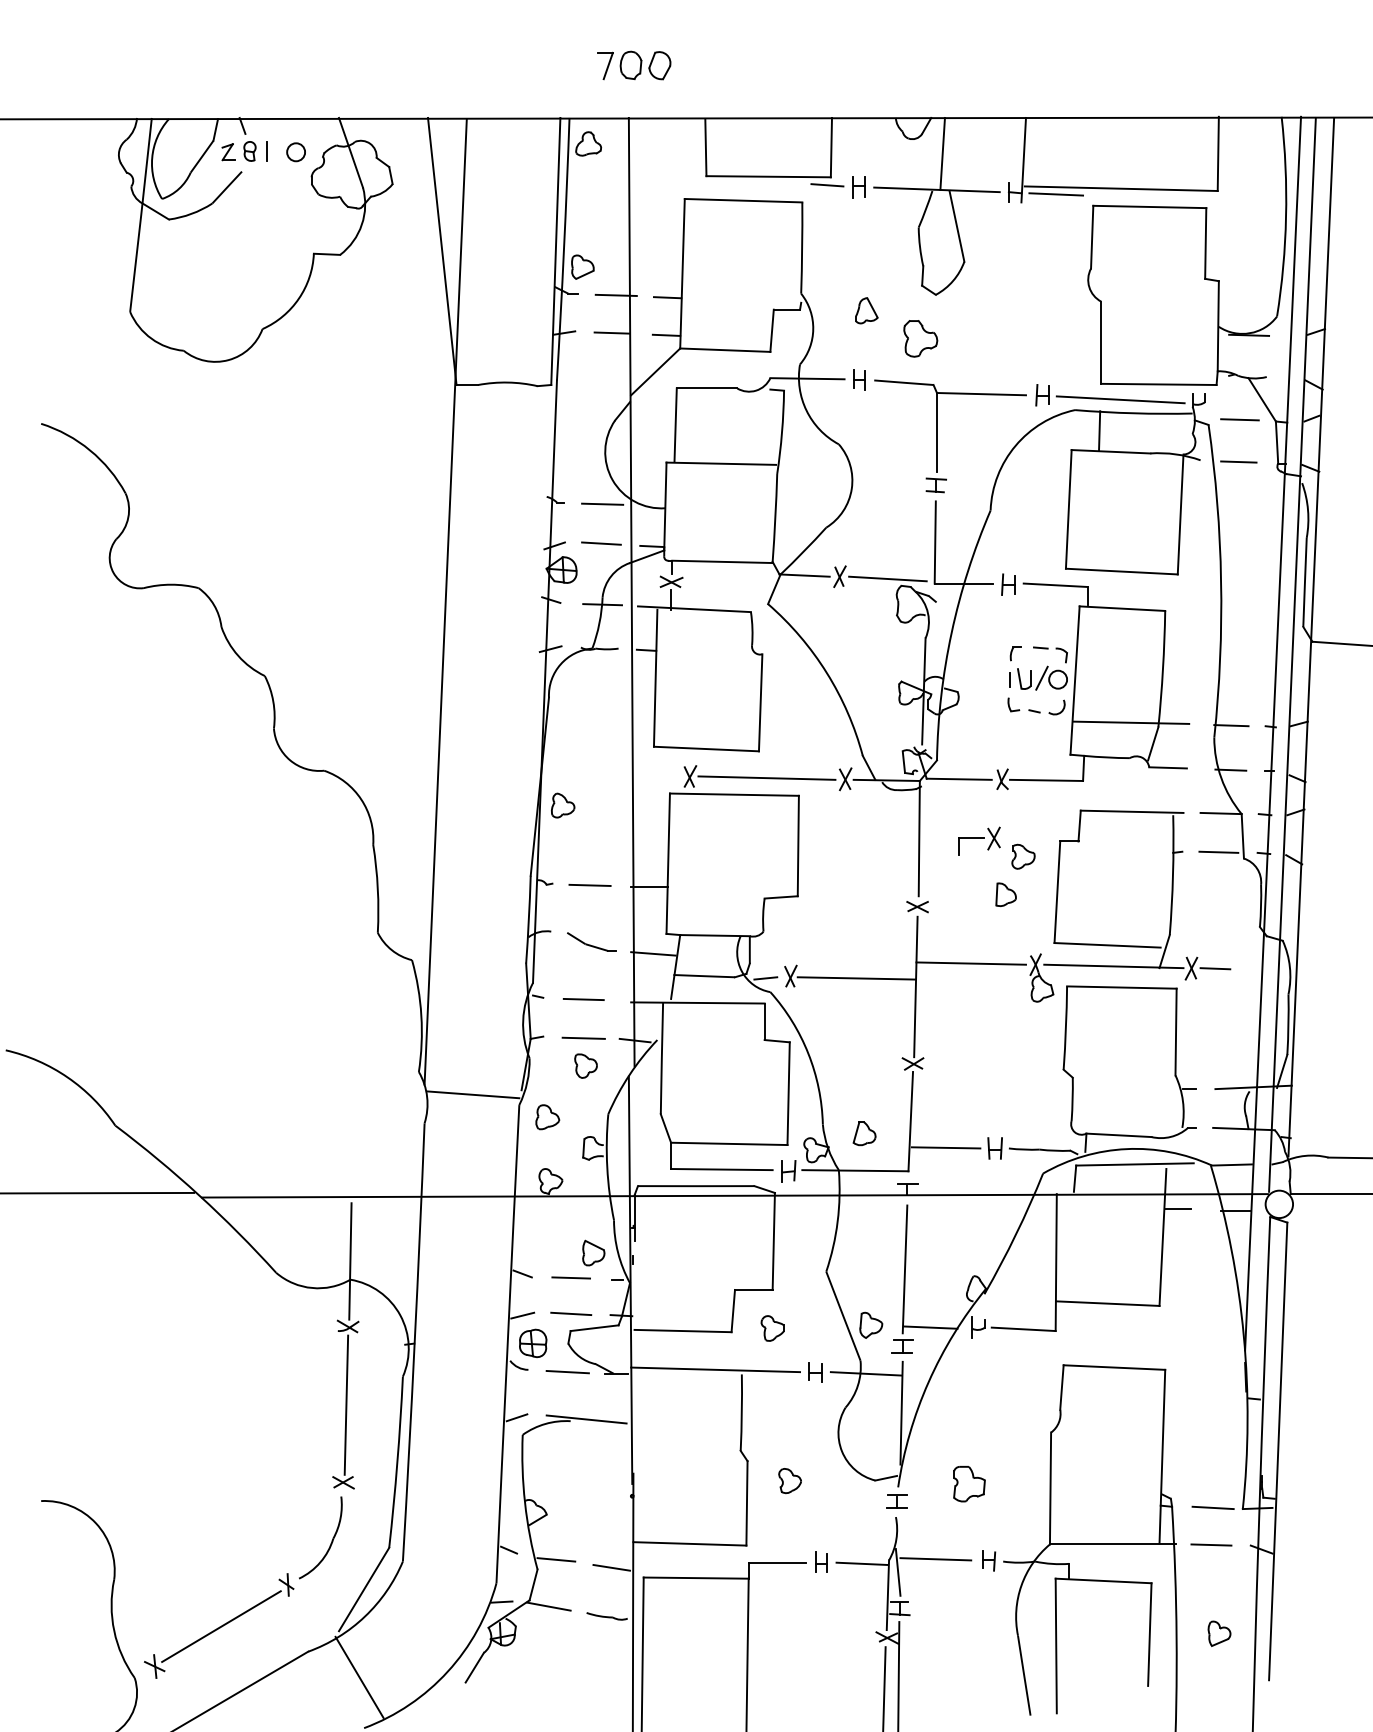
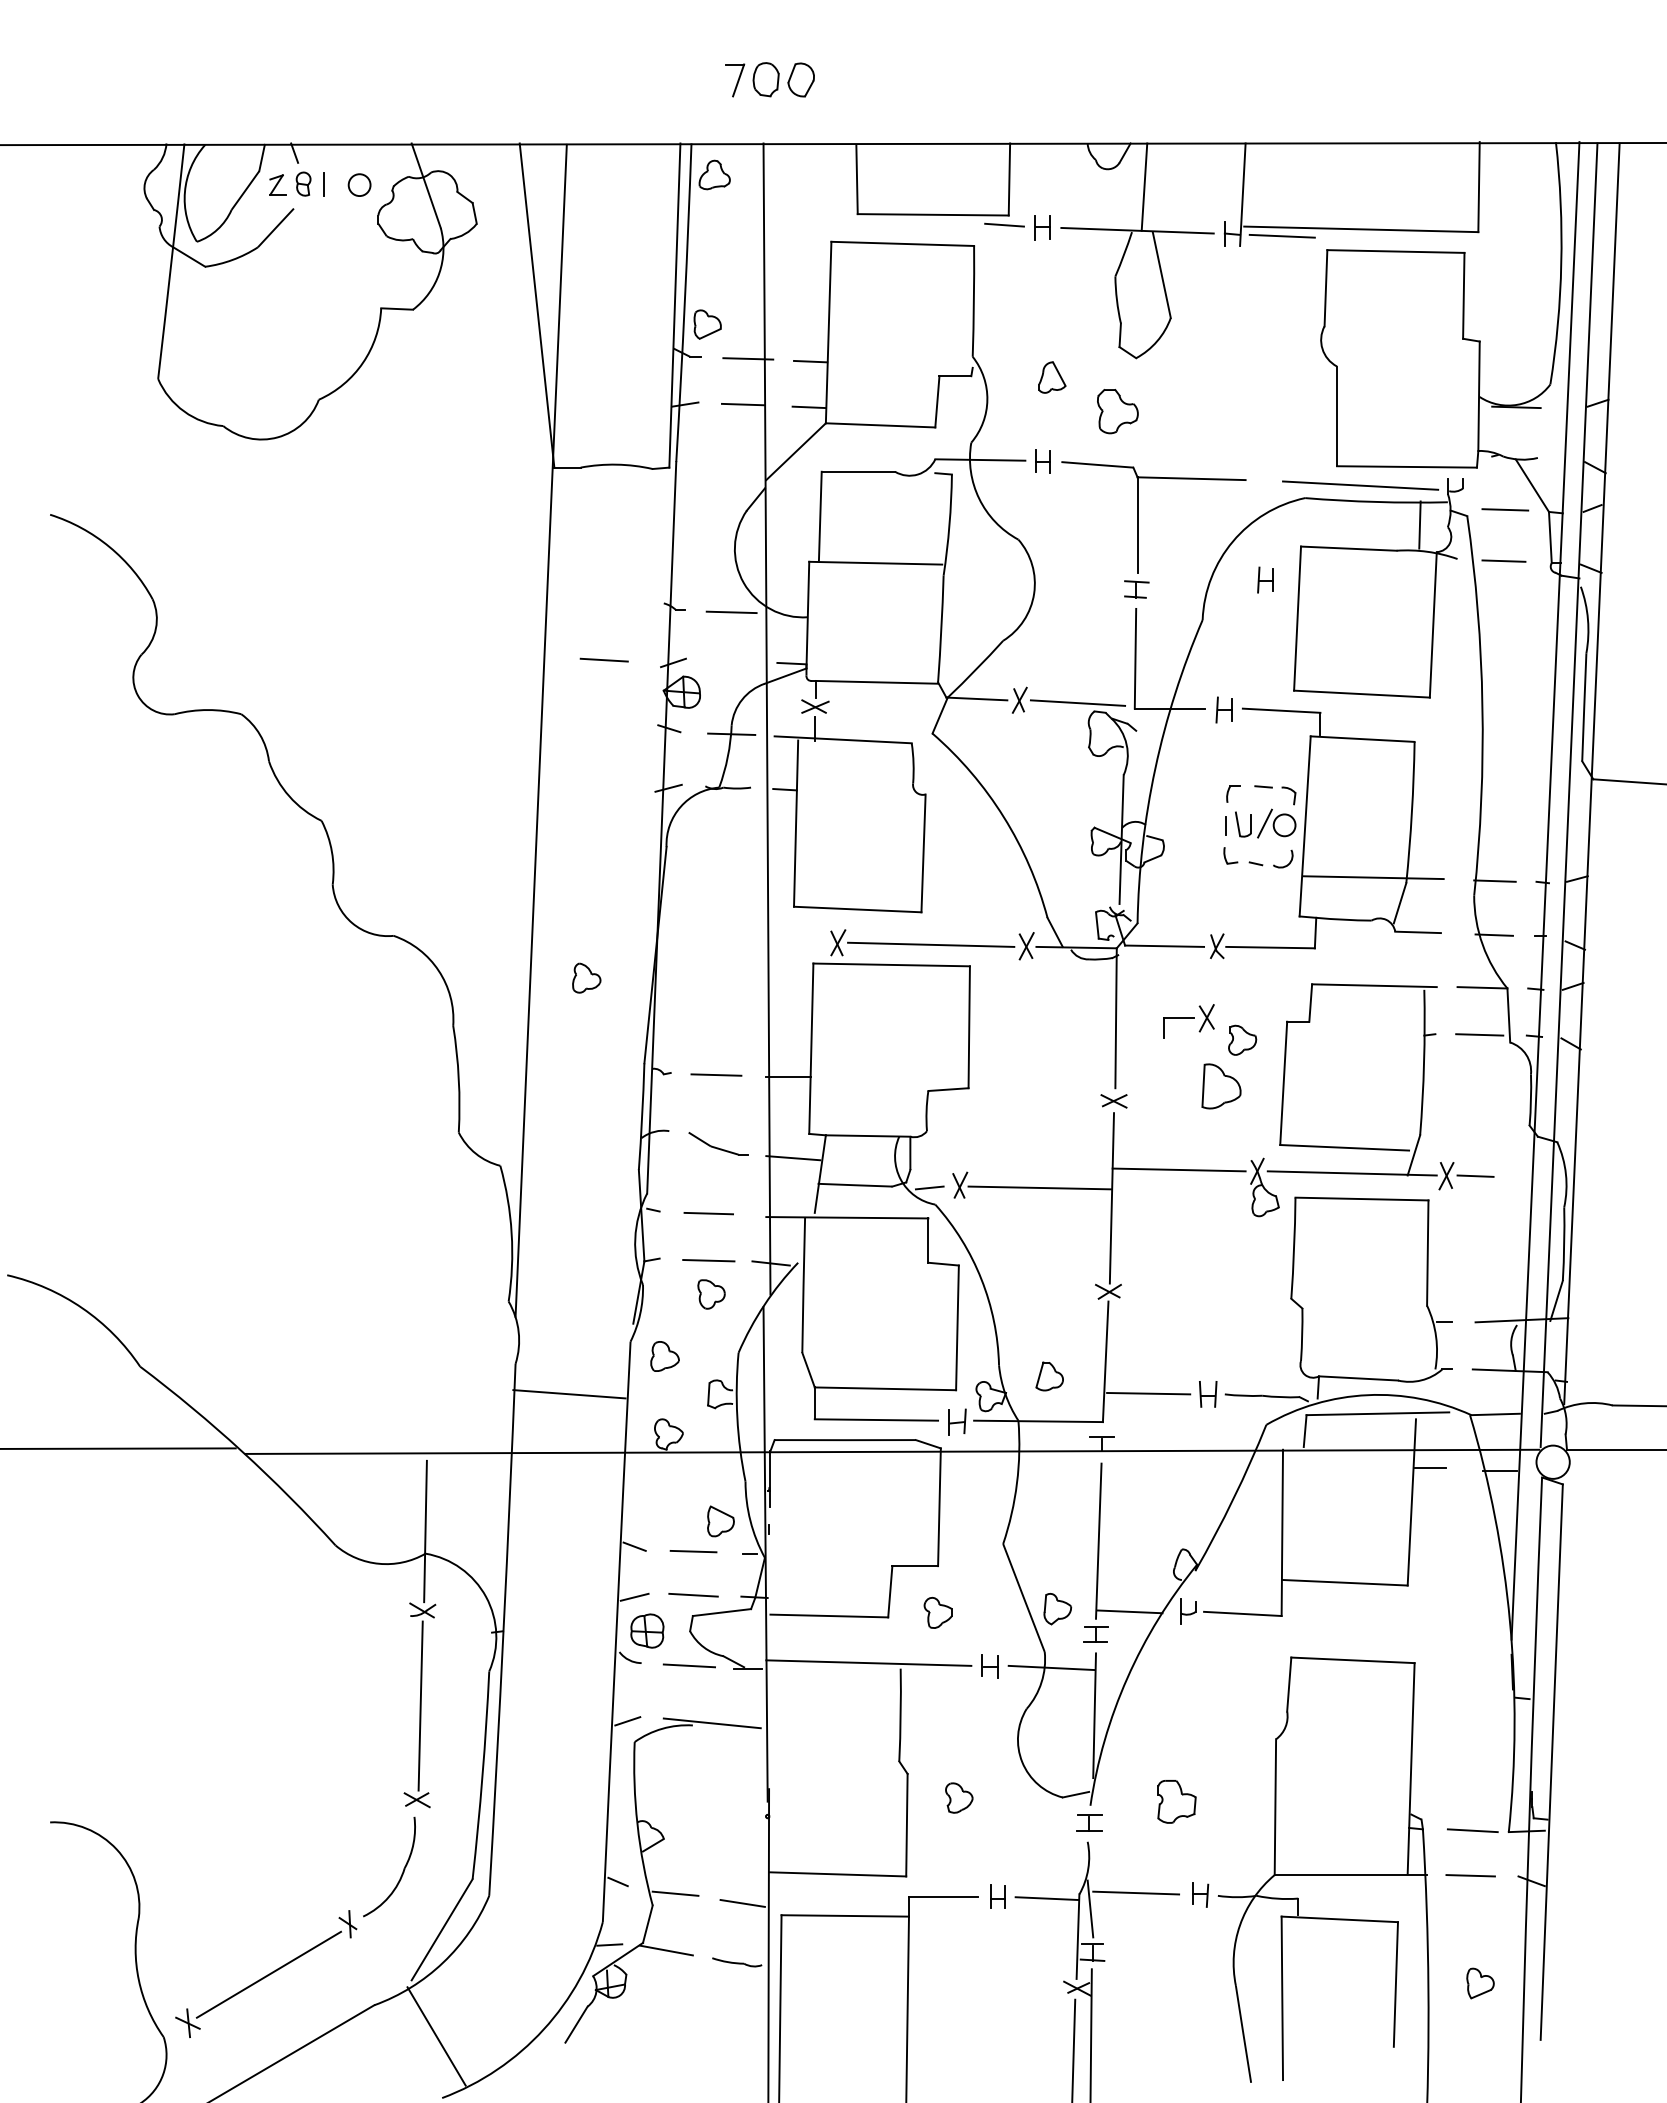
part: (1042, 394) -> (1265, 579), moved
line: (1099, 430) -> (1419, 524), moved
line: (600, 543) -> (603, 659), moved
part: (562, 805) -> (586, 977), moved
part: (1006, 894) -> (1221, 1086), size x1.6
line: (473, 1095) -> (569, 1394), moved

